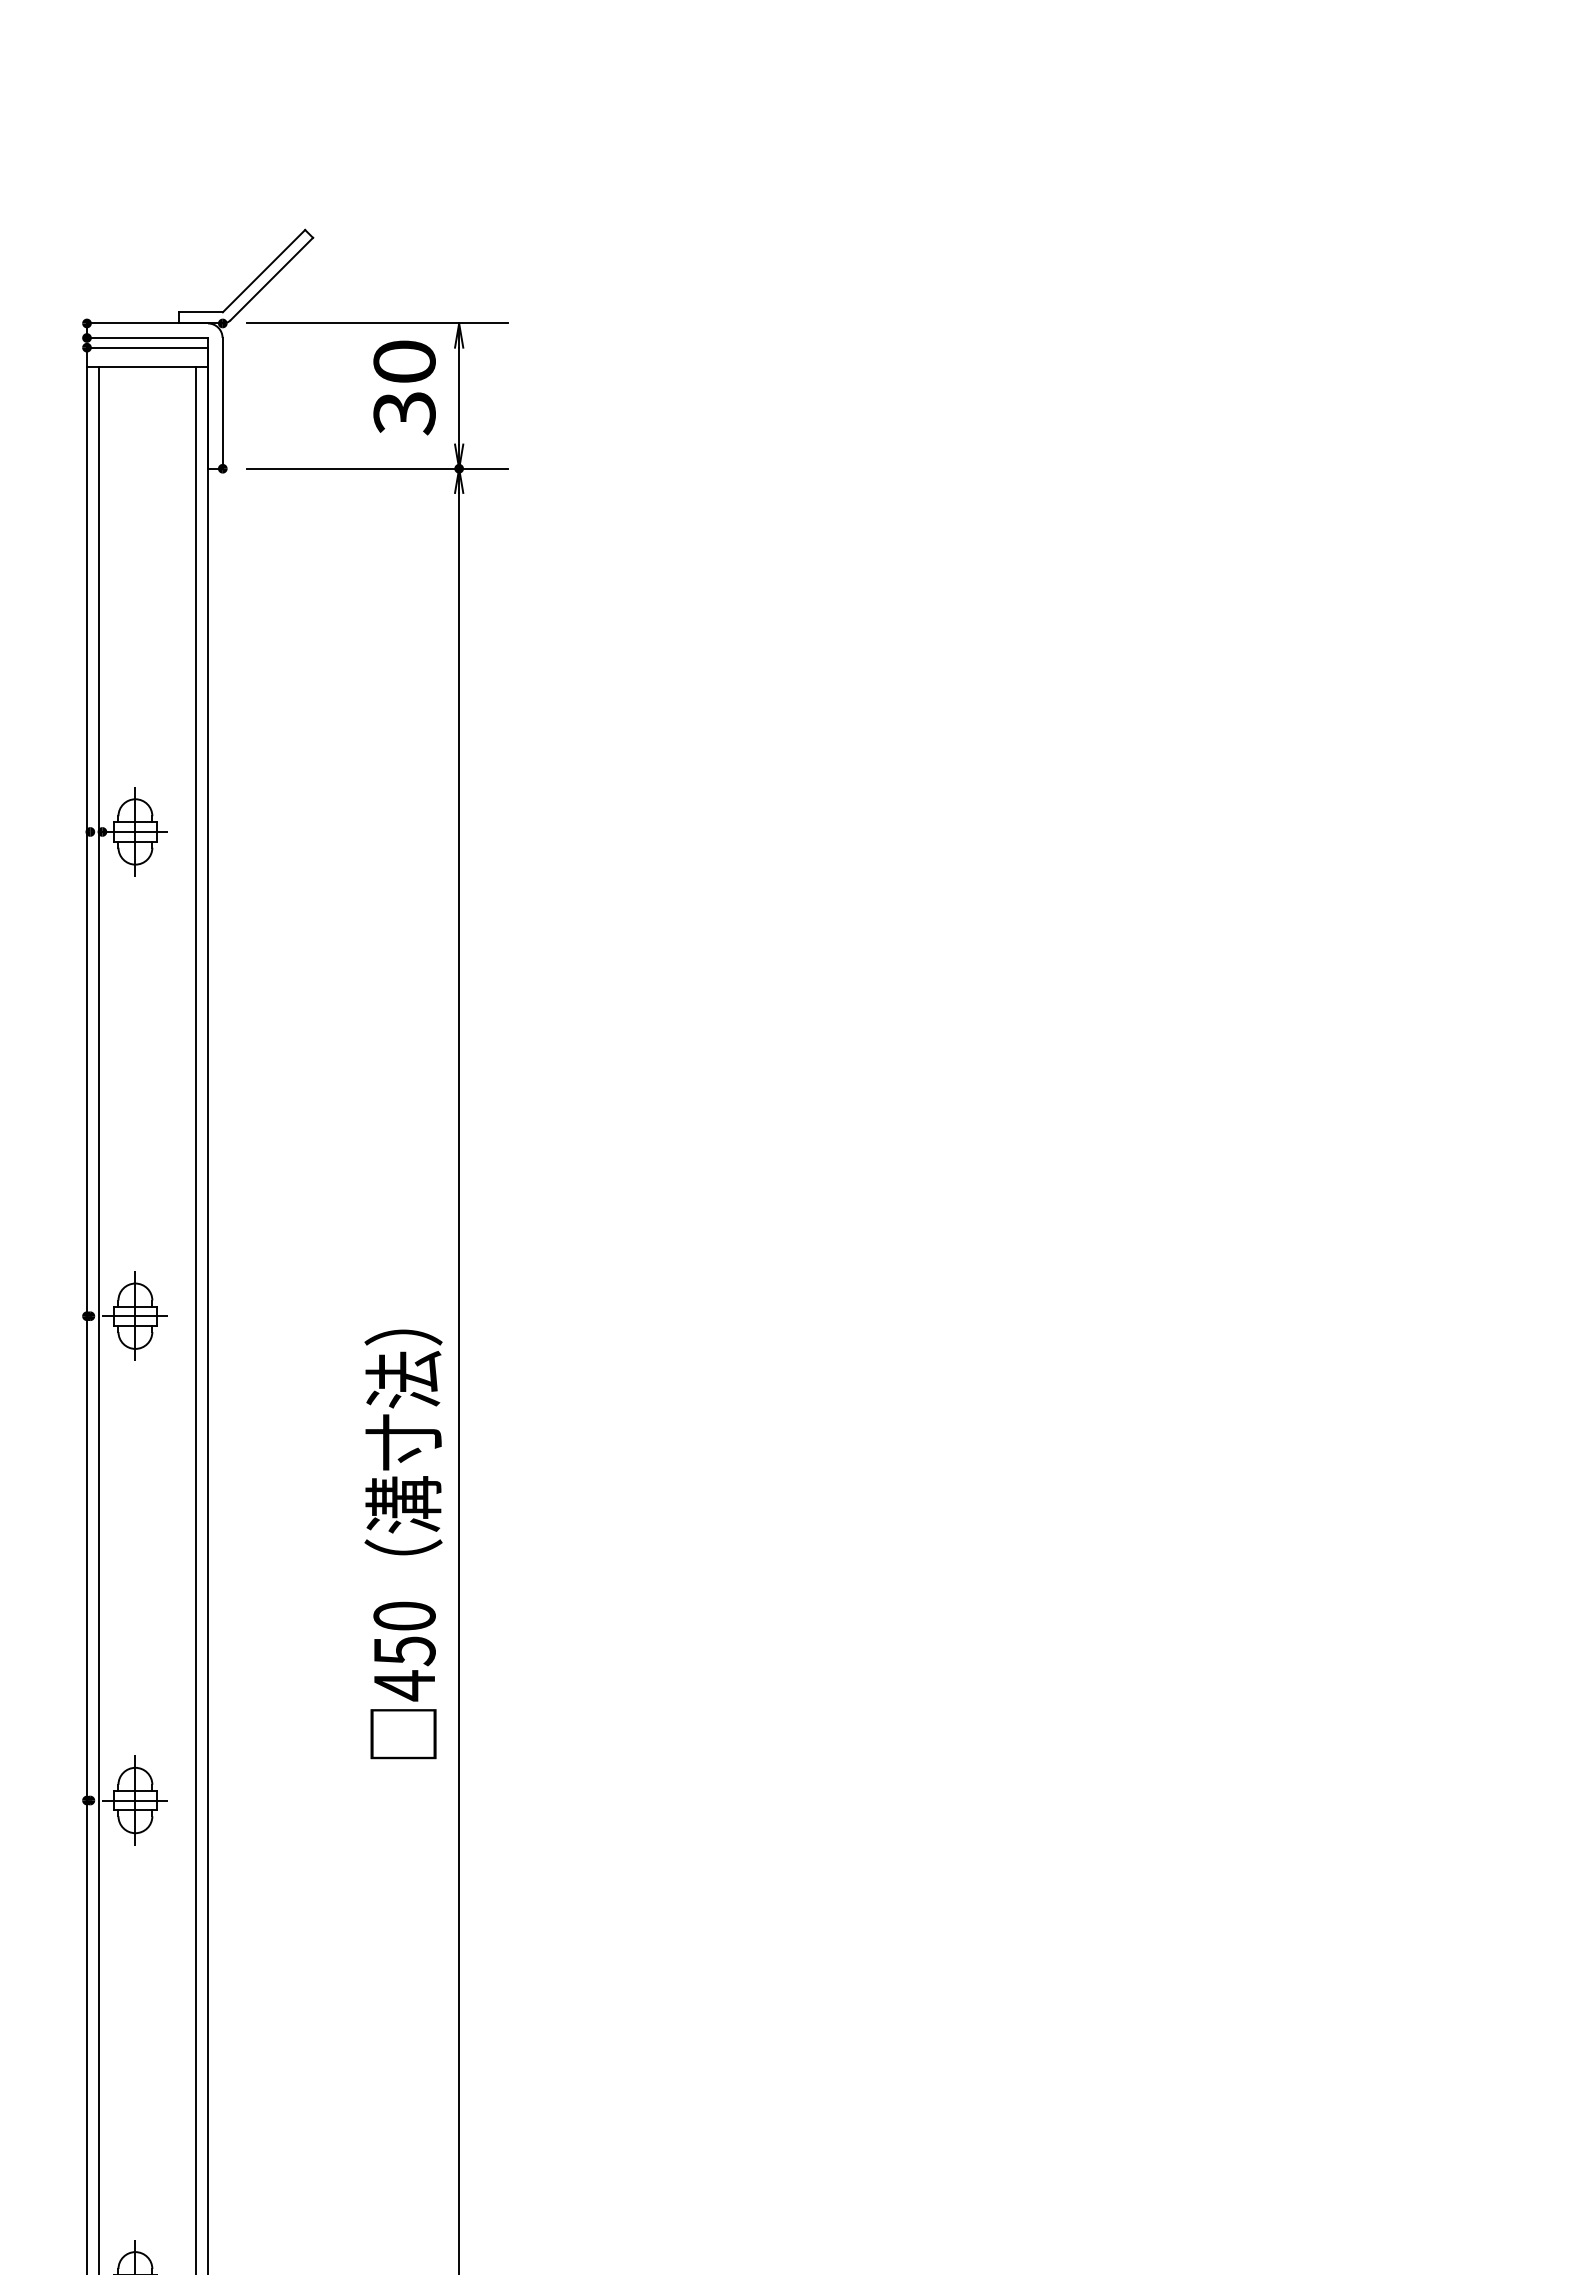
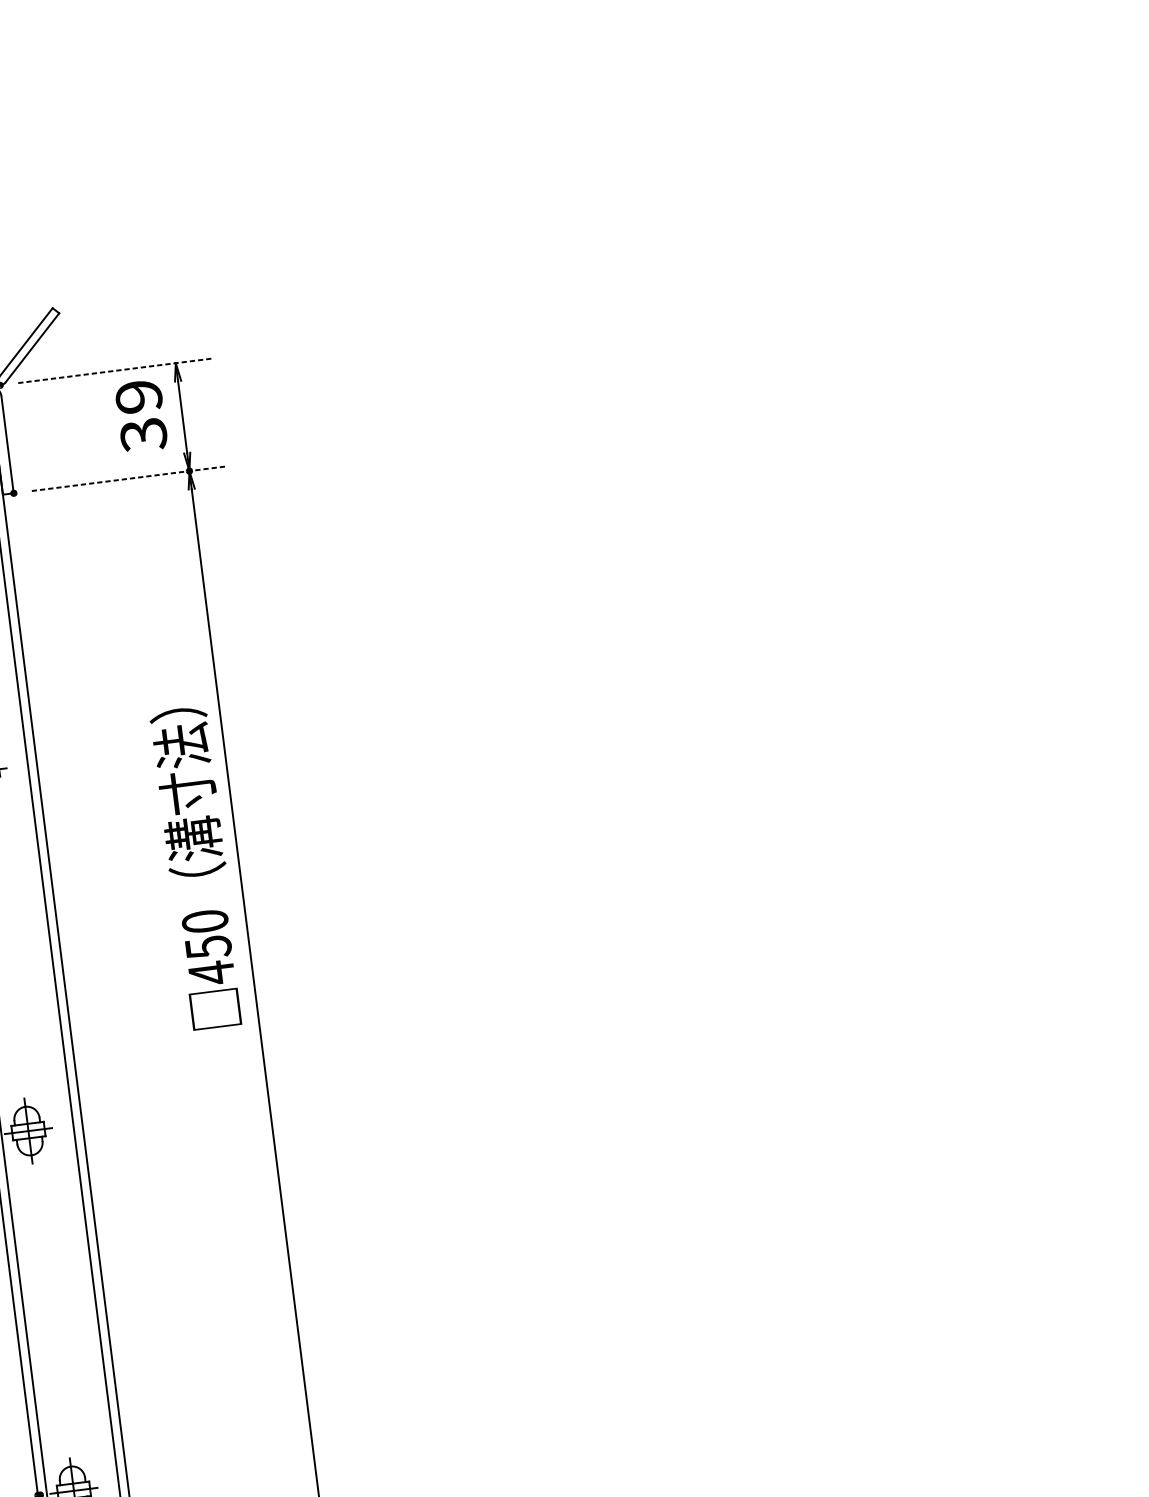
line: (377, 323) -> (115, 370), solid -> dashed
text: (404, 361) -> (138, 396), 30 -> 39
line: (377, 468) -> (128, 478), solid -> dashed
text: (403, 1544) -> (197, 868), moved

